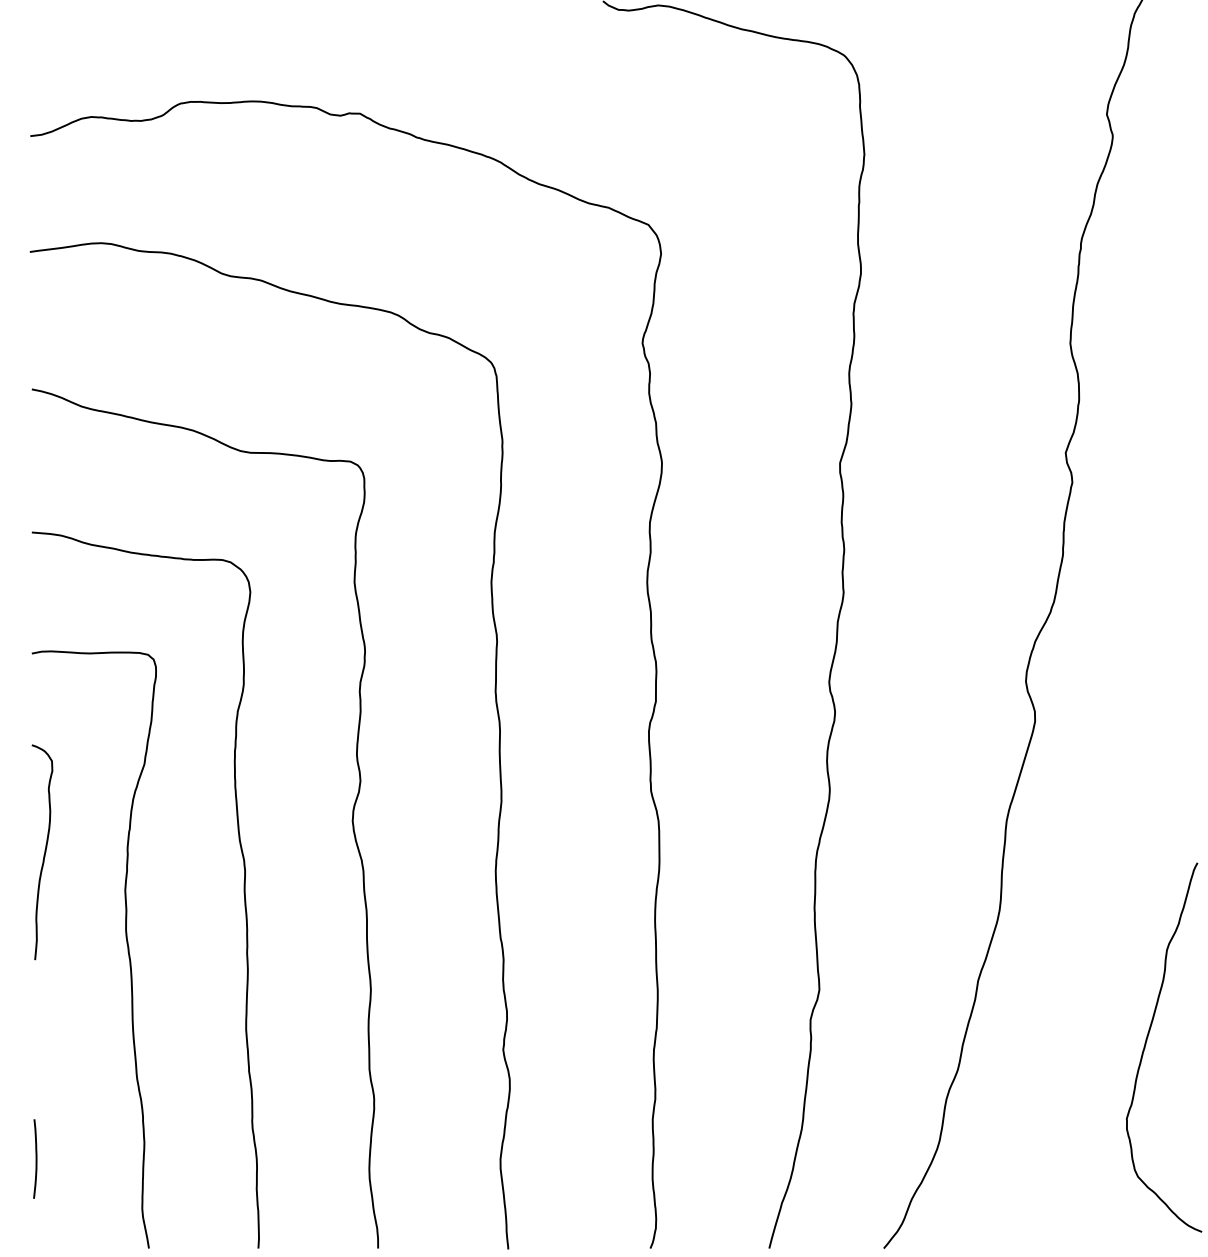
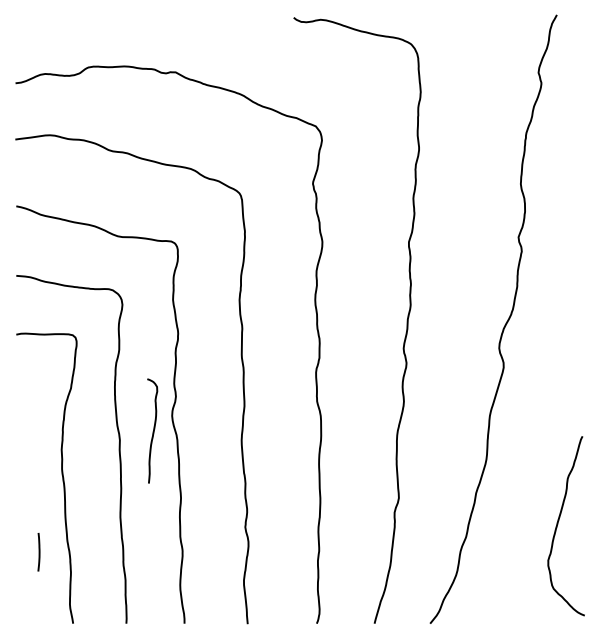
curve: (44, 850) -> (153, 430), moved
line: (34, 1159) -> (38, 552), moved

